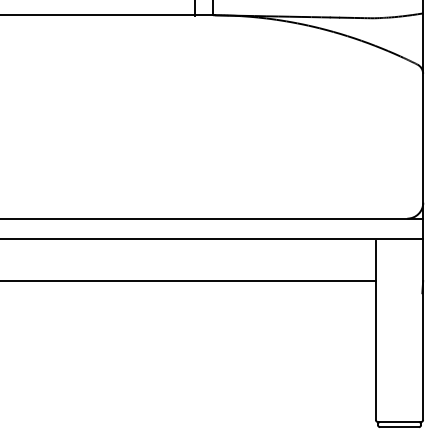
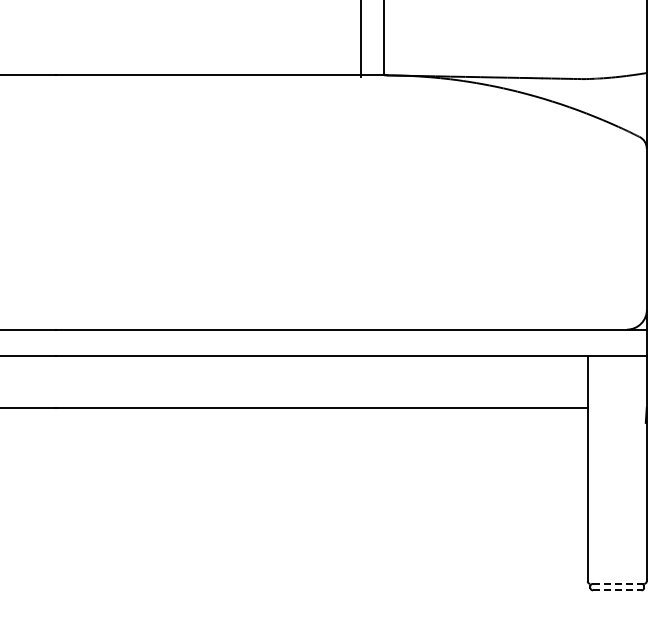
line: (399, 421) -> (617, 583), solid -> dashed
line: (399, 427) -> (617, 590), solid -> dashed

